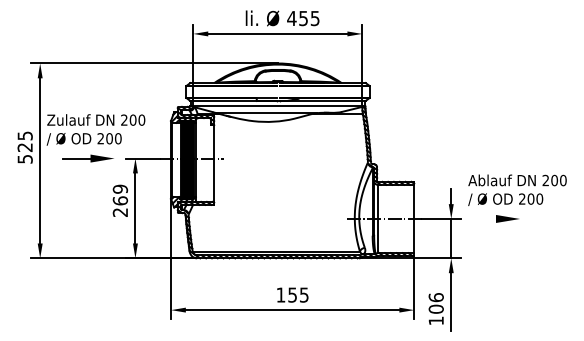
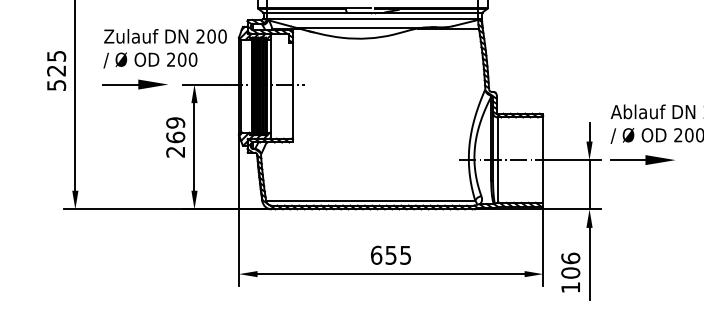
text: (95, 129) -> (164, 48), moved
line: (481, 218) -> (627, 159), added
text: (280, 294) -> (375, 254), 155 -> 655

